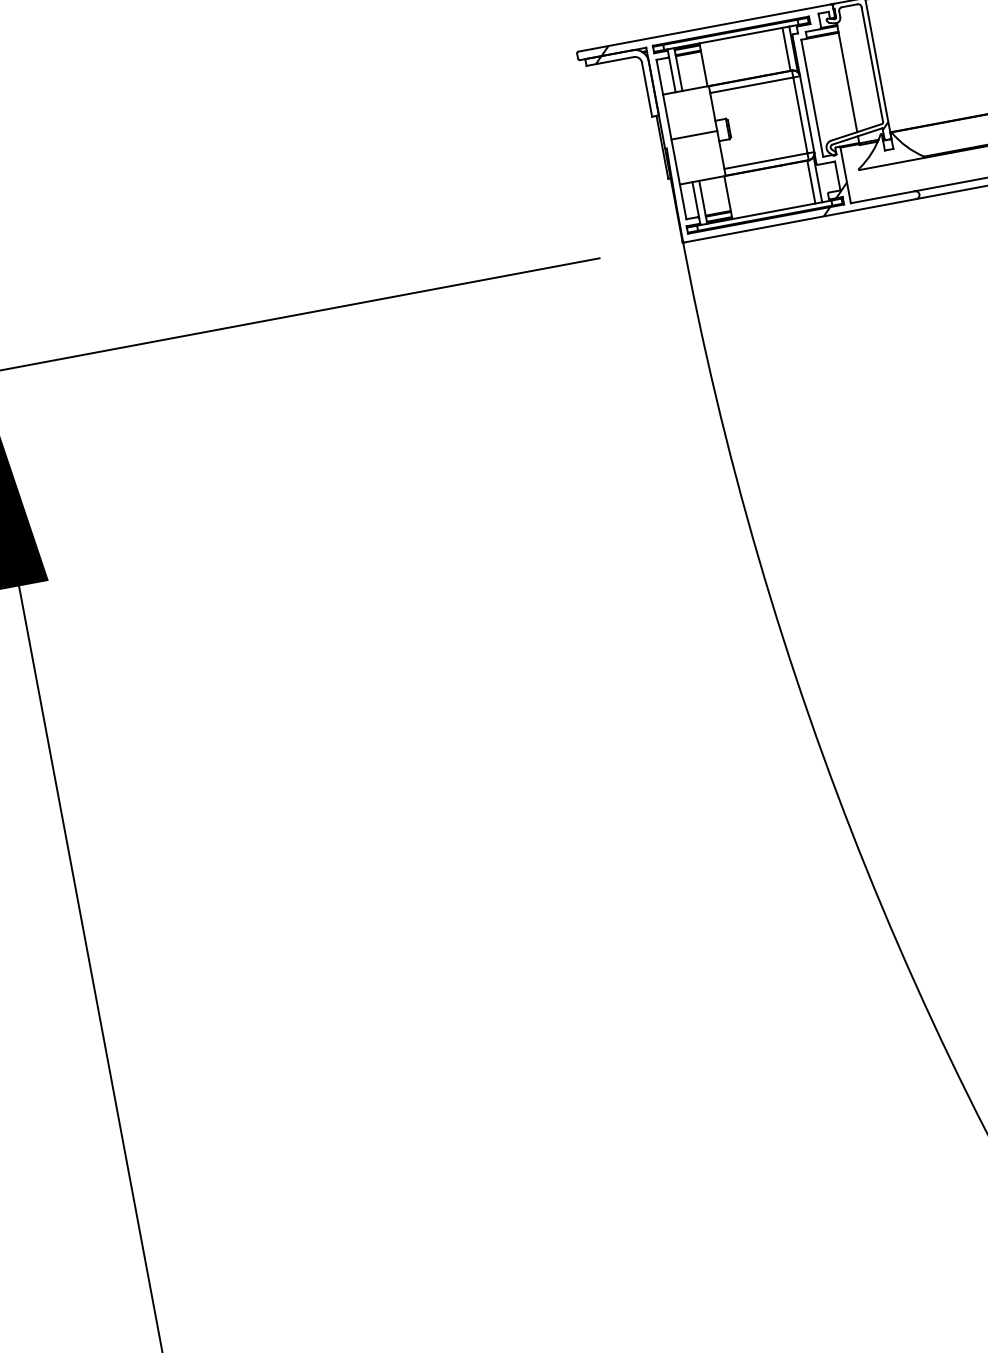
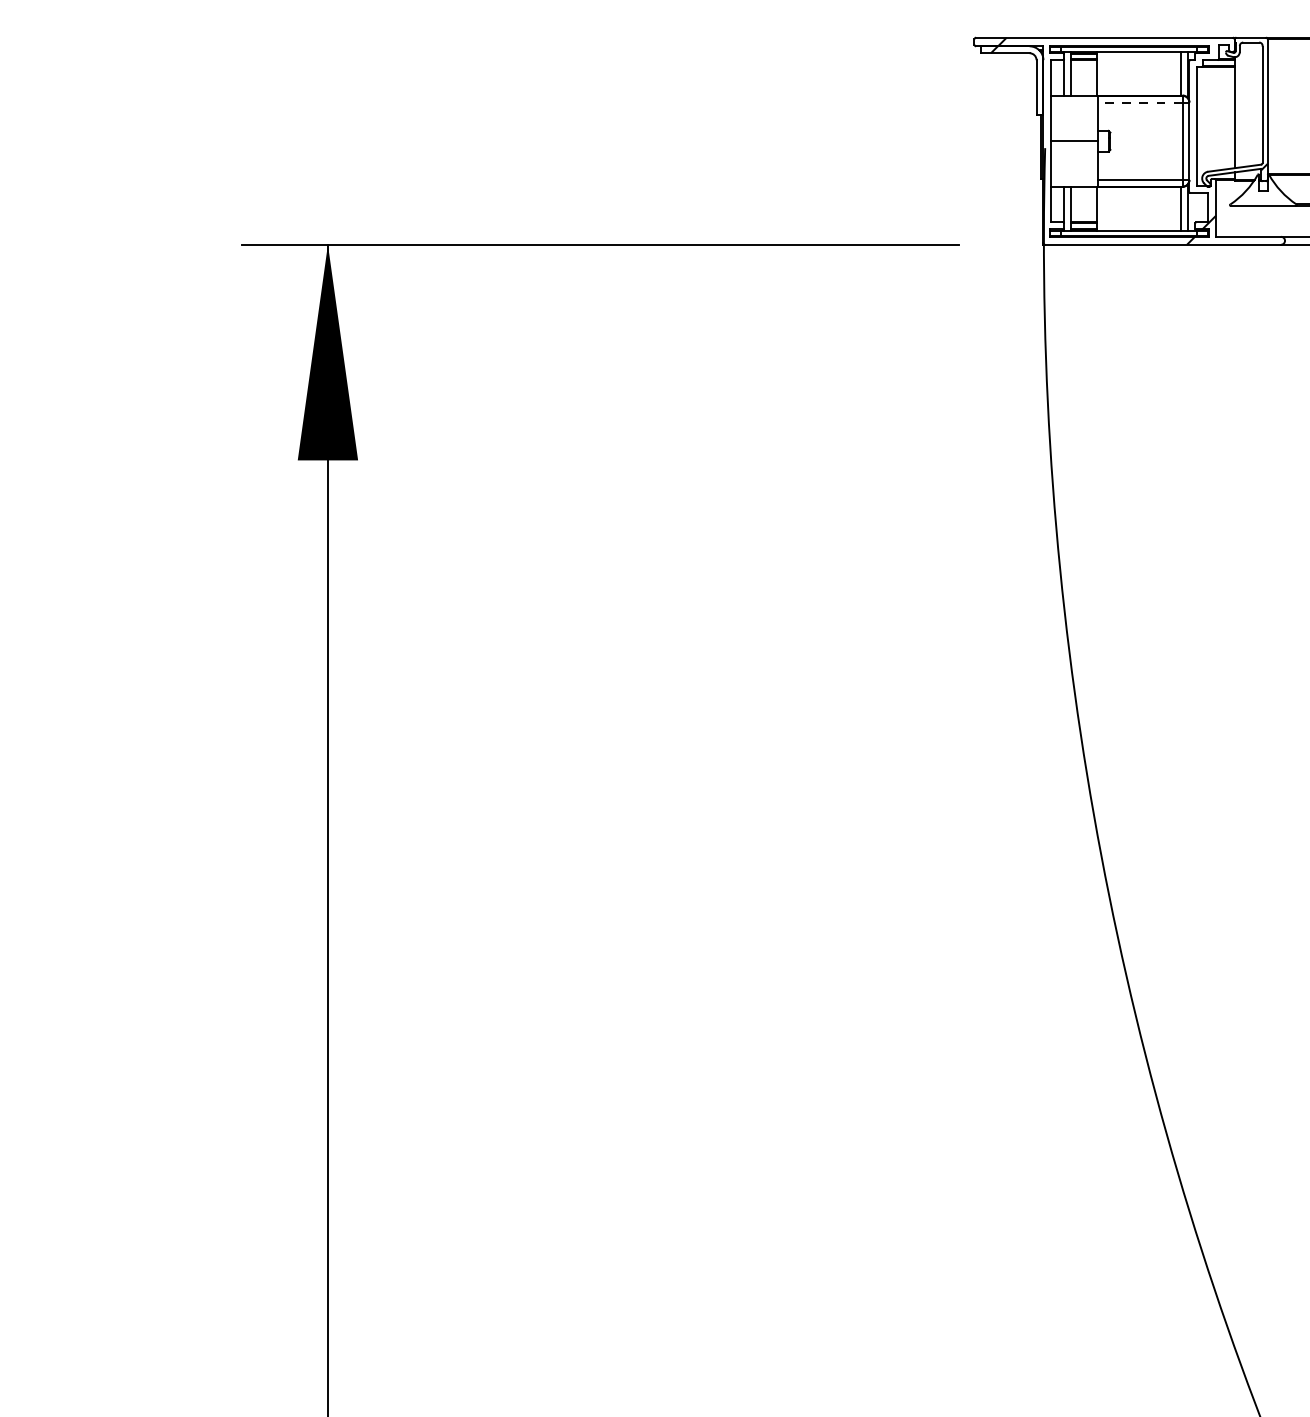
line: (750, 85) -> (1139, 102), solid -> dashed

